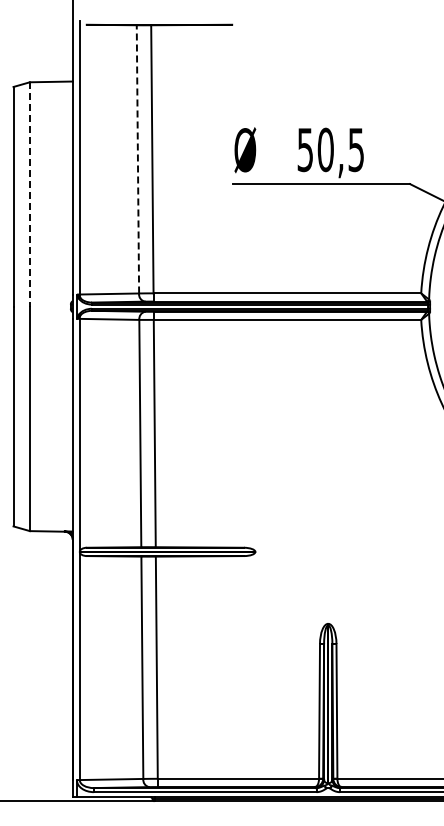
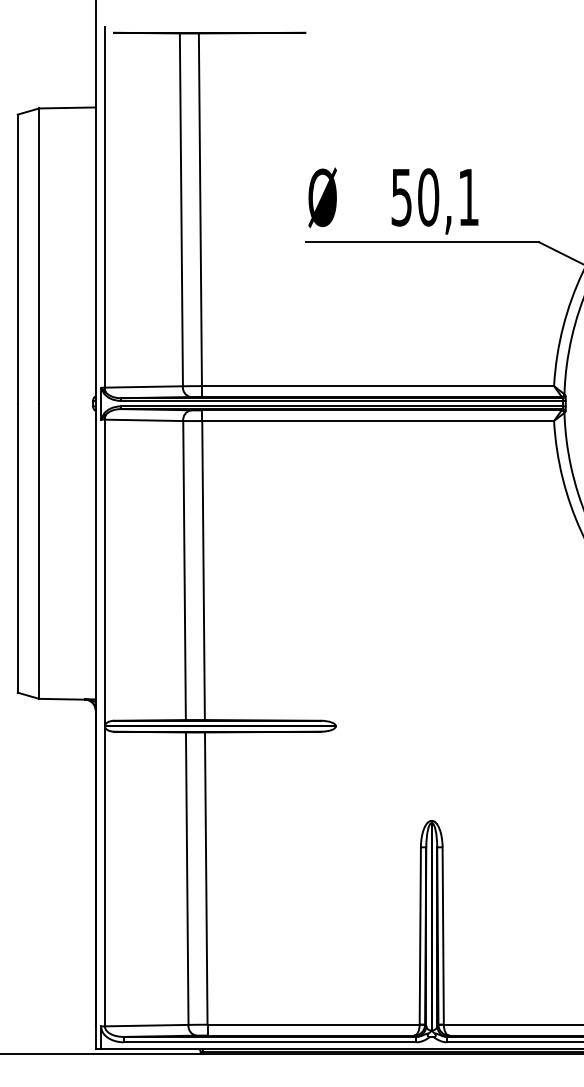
text: (355, 150) -> (467, 198), 50,5 -> 50,1
line: (137, 158) -> (180, 208), dashed -> solid
line: (29, 194) -> (38, 256), dashed -> solid

